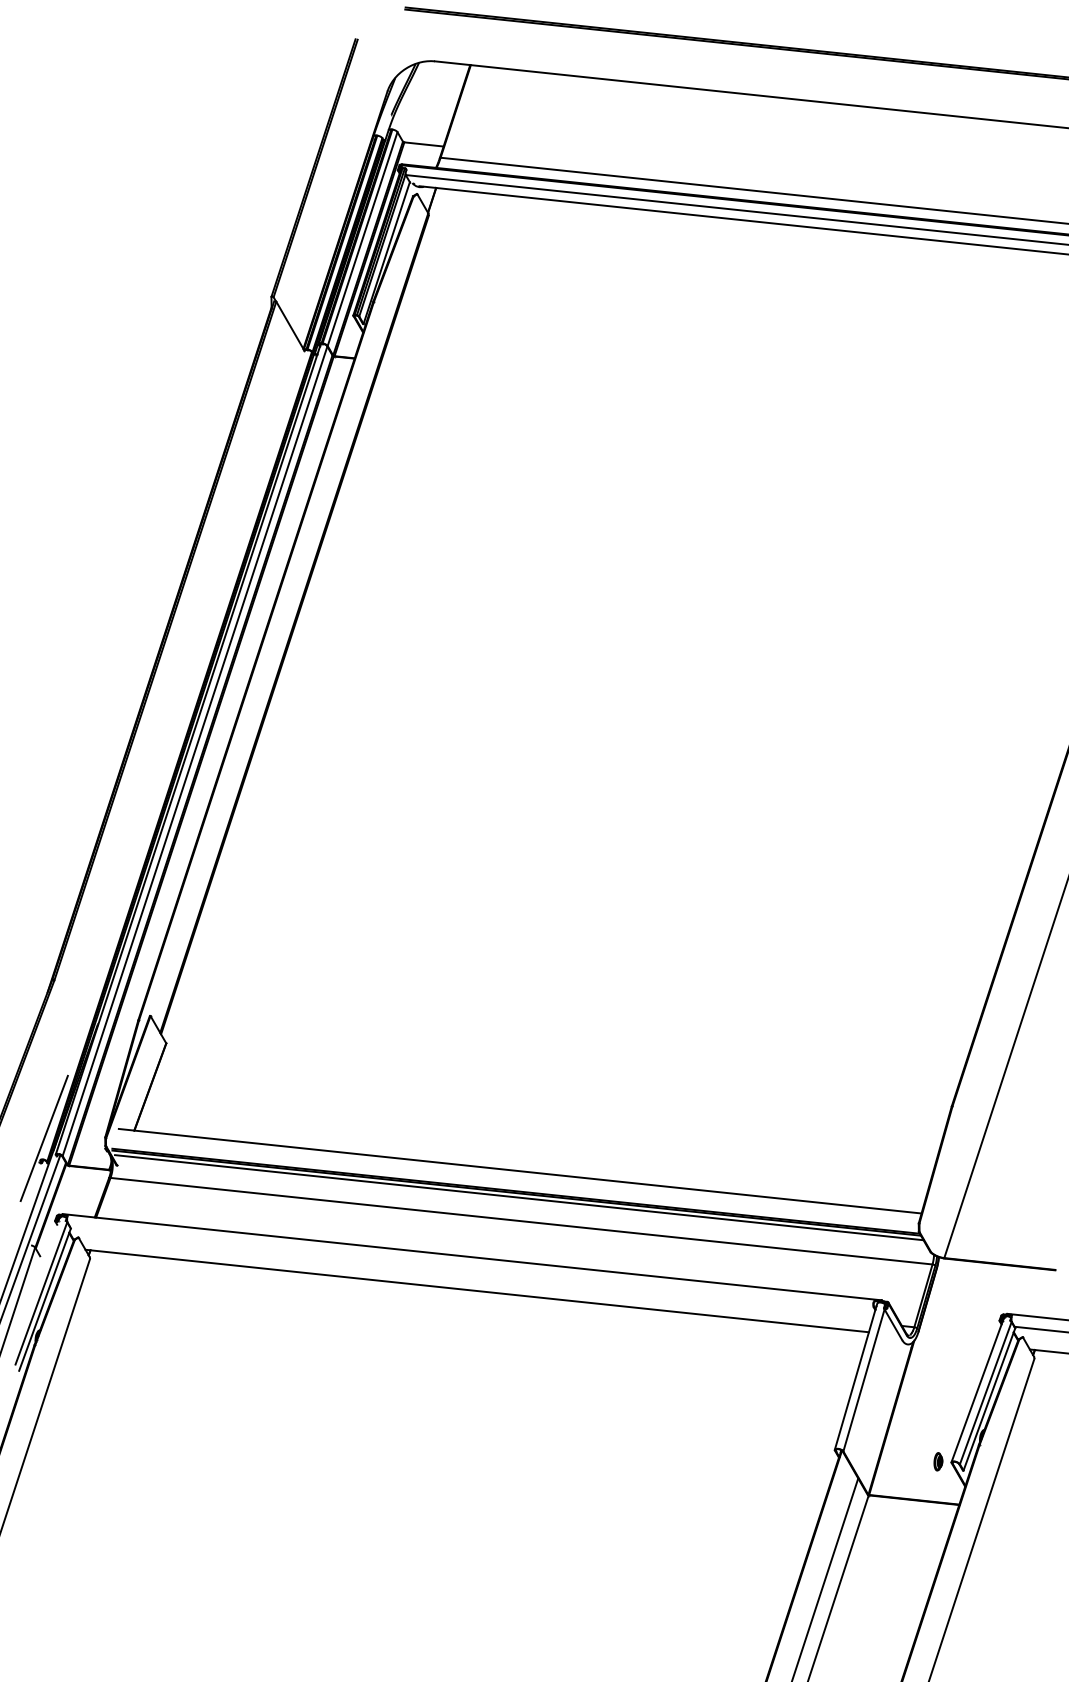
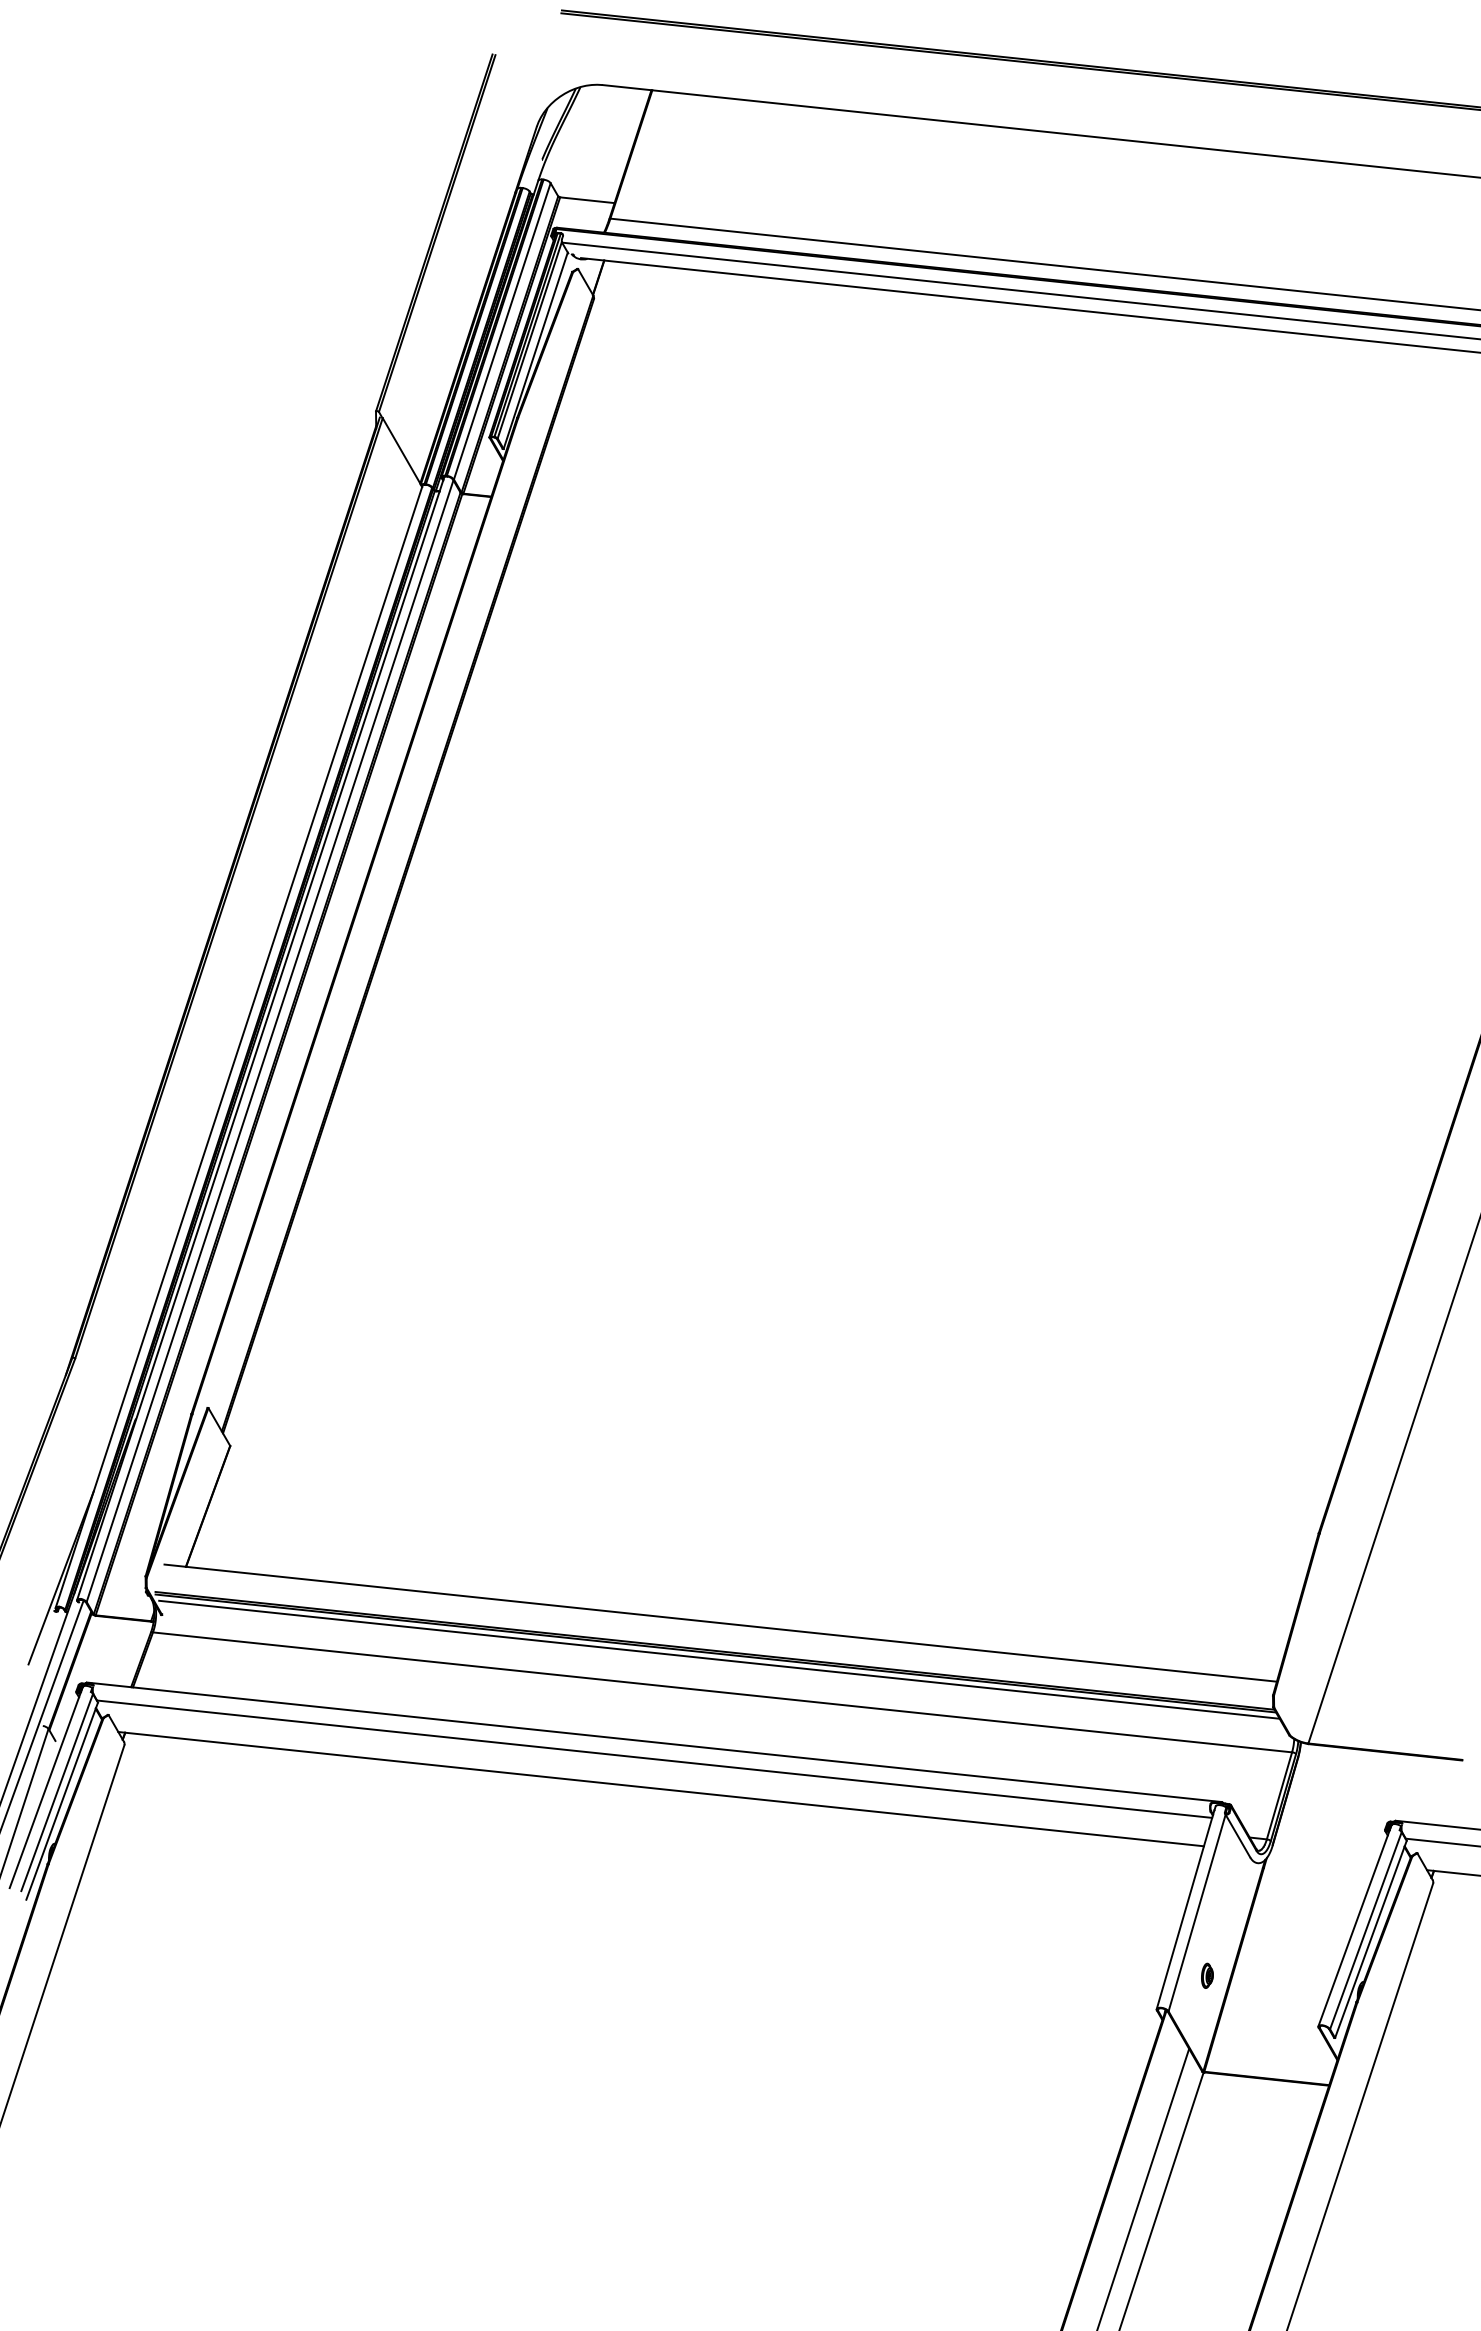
line: (172, 754) -> (238, 1045), added
line: (472, 1269) -> (654, 1759), added
line: (33, 1289) -> (46, 1787), added
part: (938, 1461) -> (1207, 1975), moved

